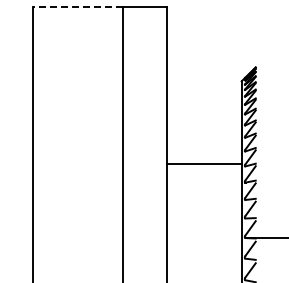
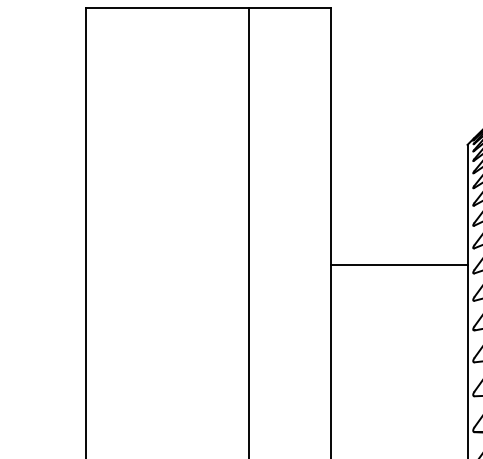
line: (77, 6) -> (166, 7), dashed -> solid
line: (204, 163) -> (399, 264), moved

